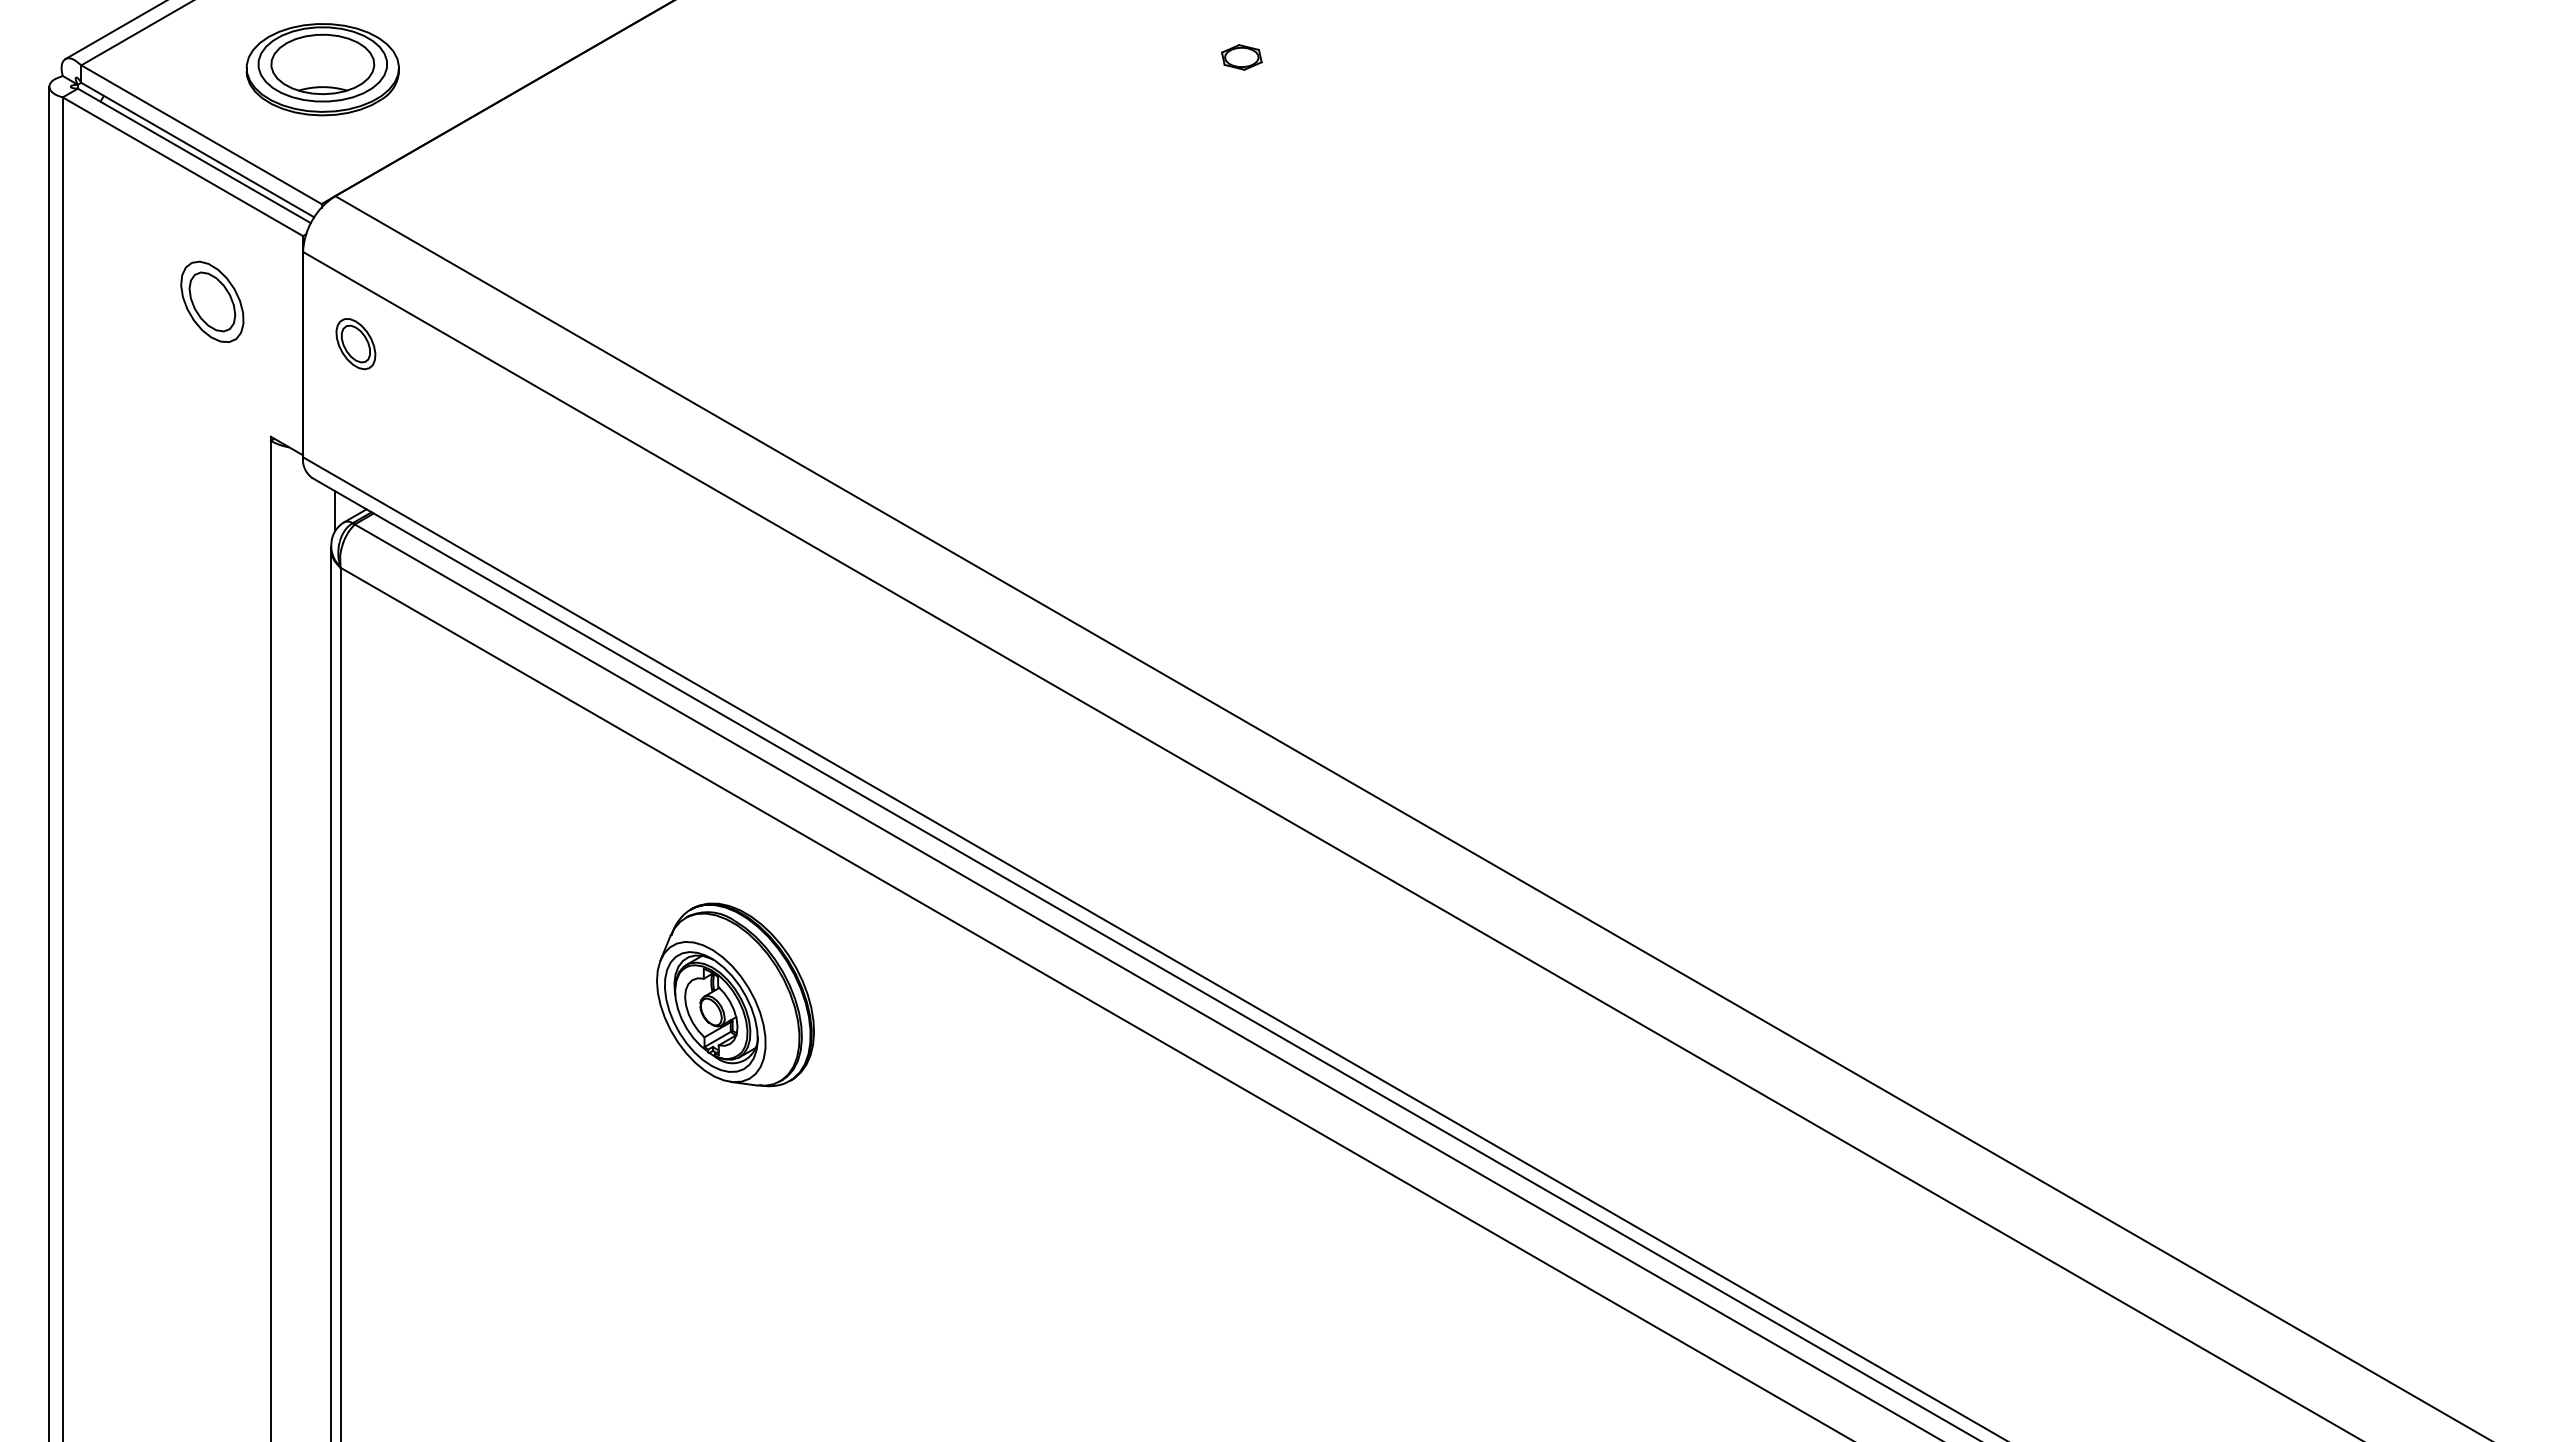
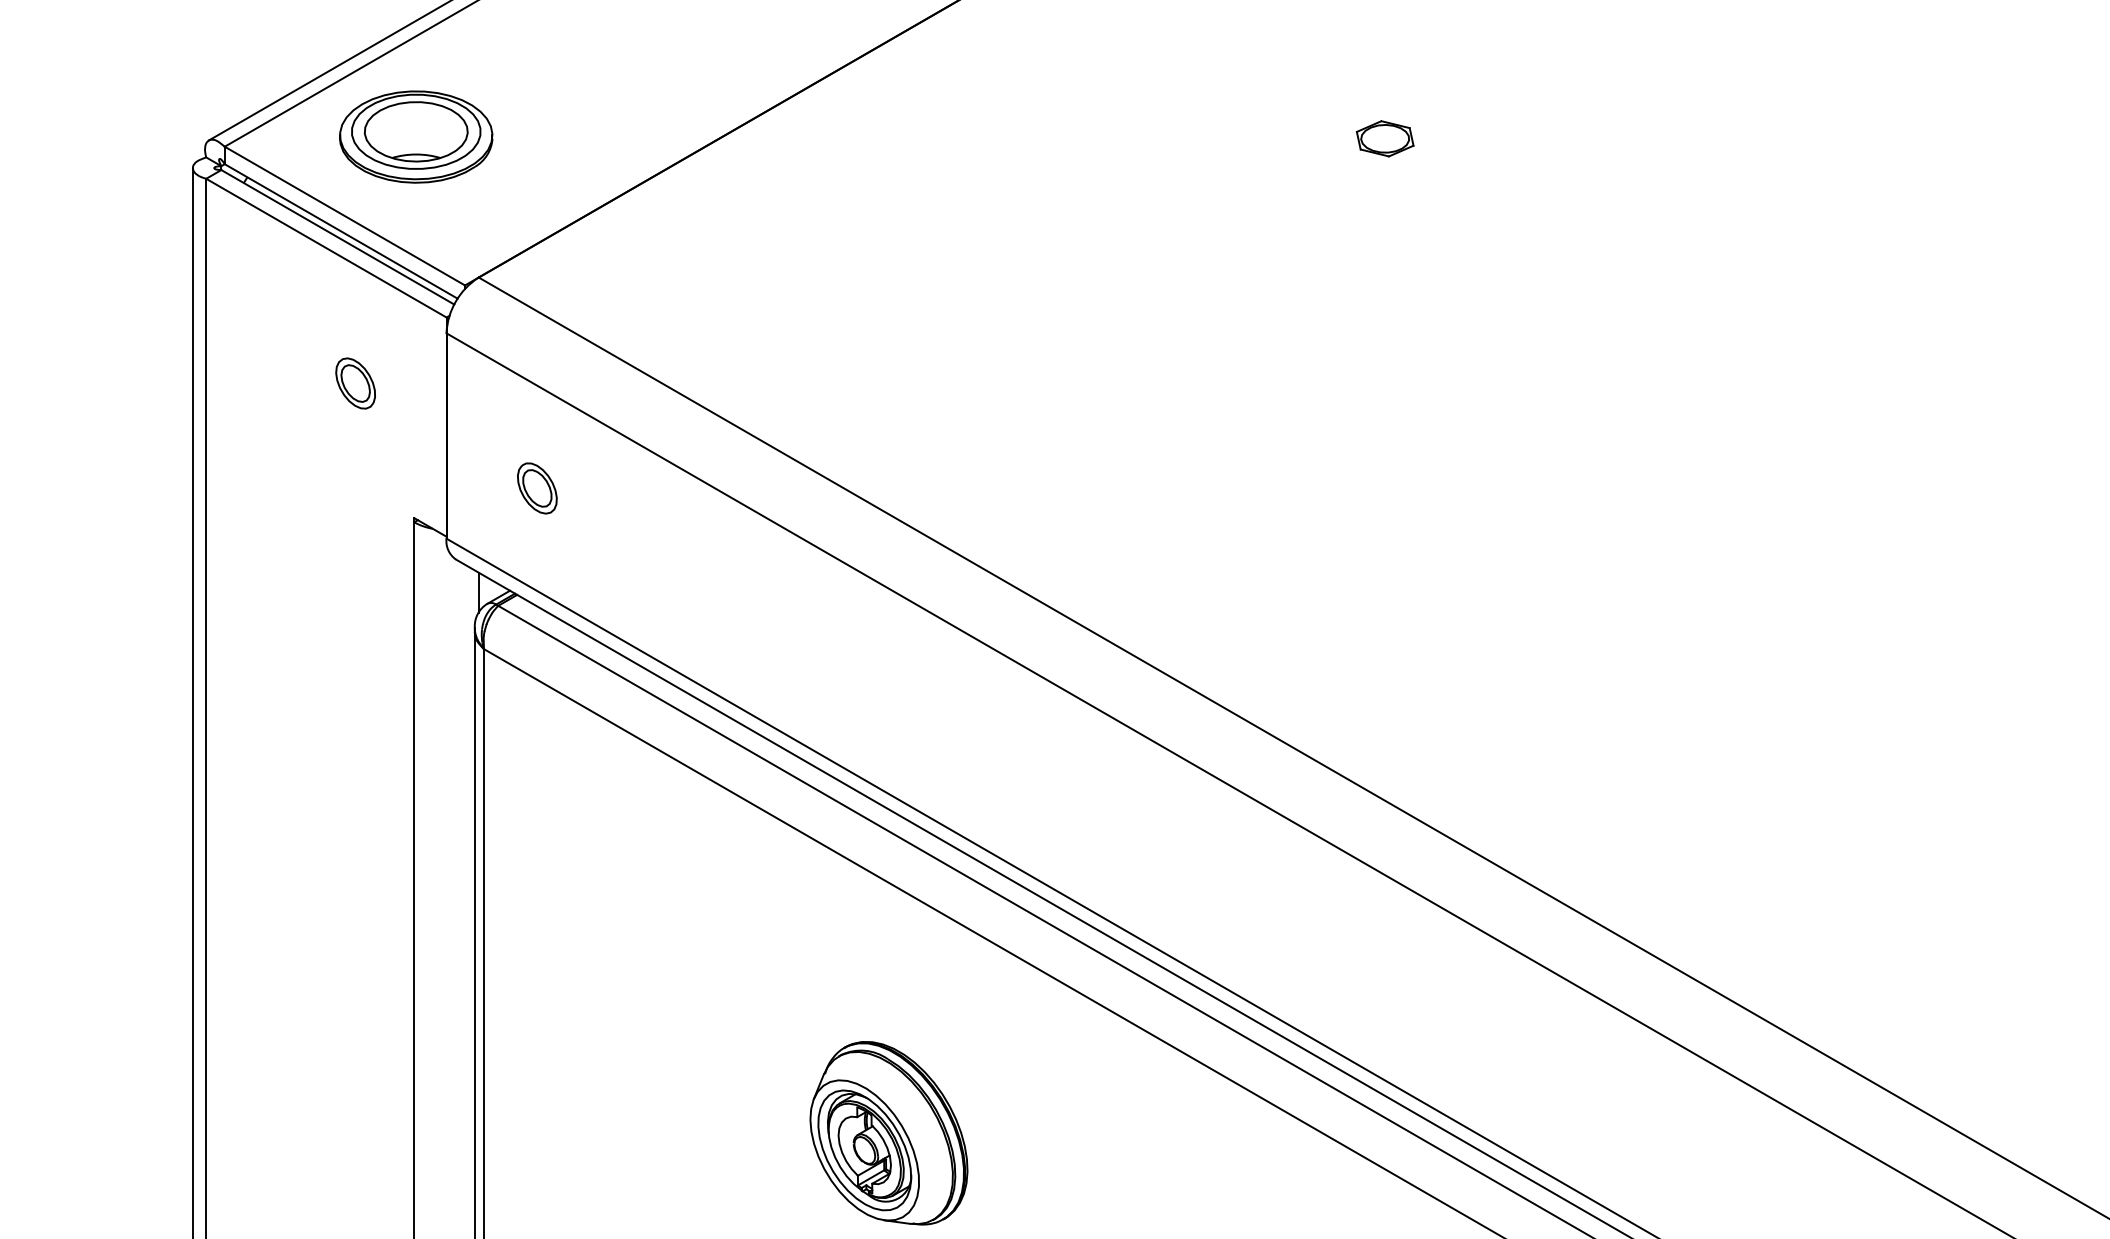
part: (1241, 57) -> (1384, 138), size x1.43
part: (322, 69) -> (415, 136), moved
part: (211, 302) -> (354, 383), size x0.62
part: (355, 344) -> (536, 488), moved
part: (735, 994) -> (888, 1132), moved

